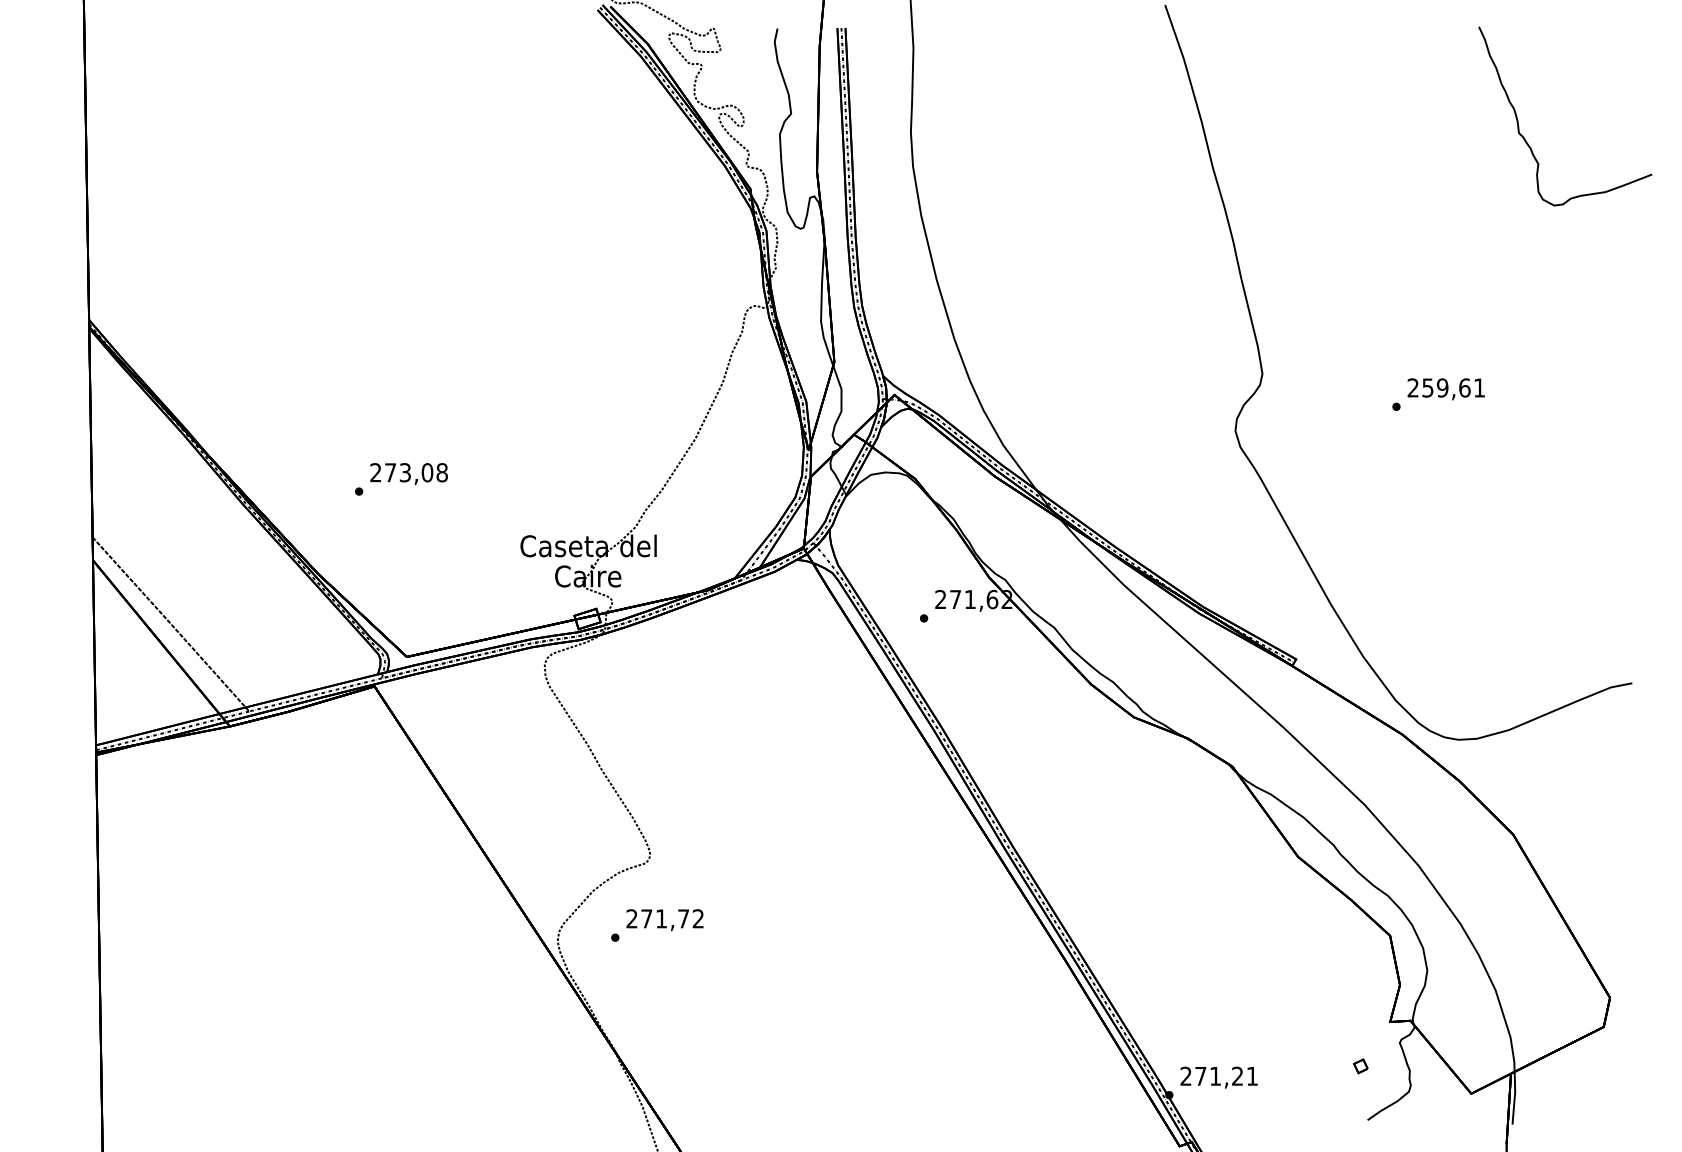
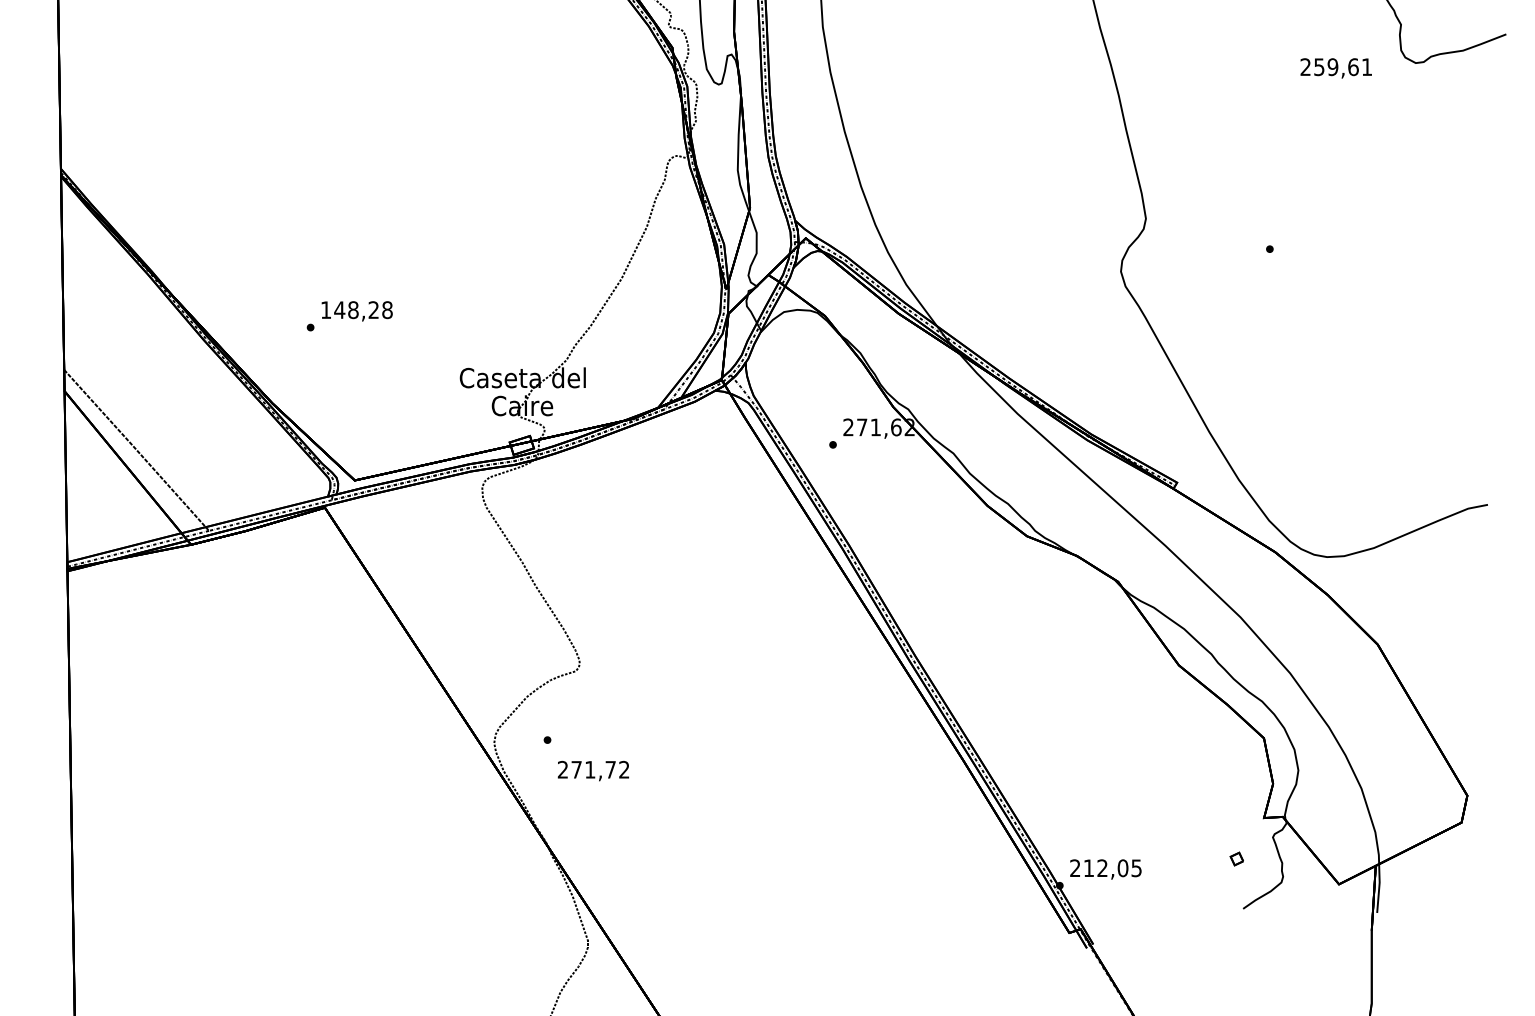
text: (1445, 389) -> (1335, 68), moved
text: (401, 472) -> (349, 309), 273,08 -> 148,28
text: (664, 920) -> (593, 771), moved
text: (1226, 1075) -> (1112, 867), 271,21 -> 212,05

